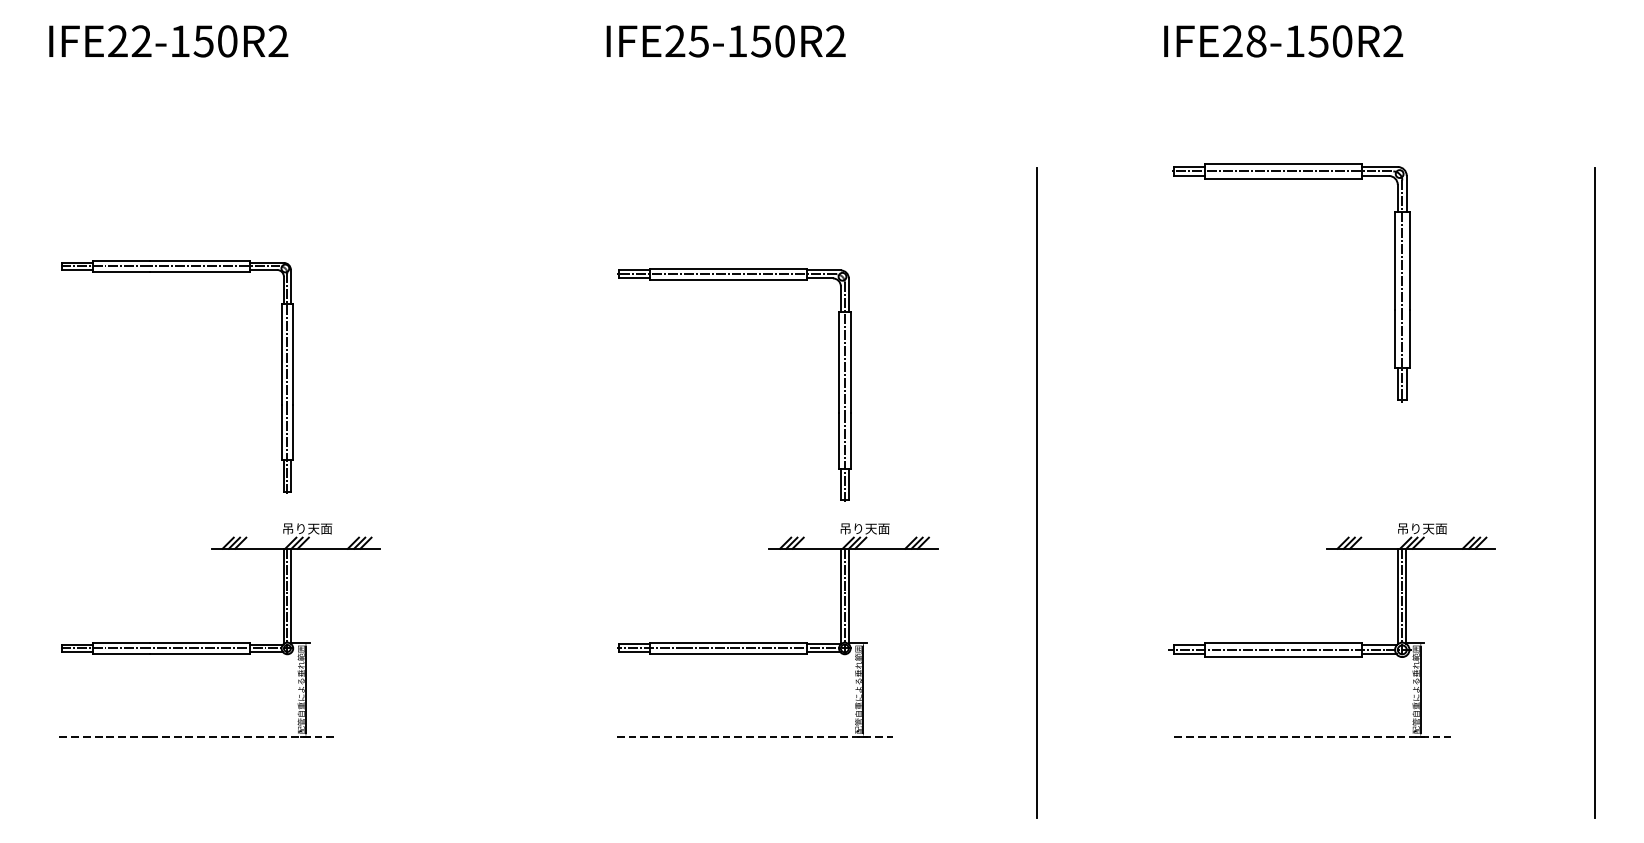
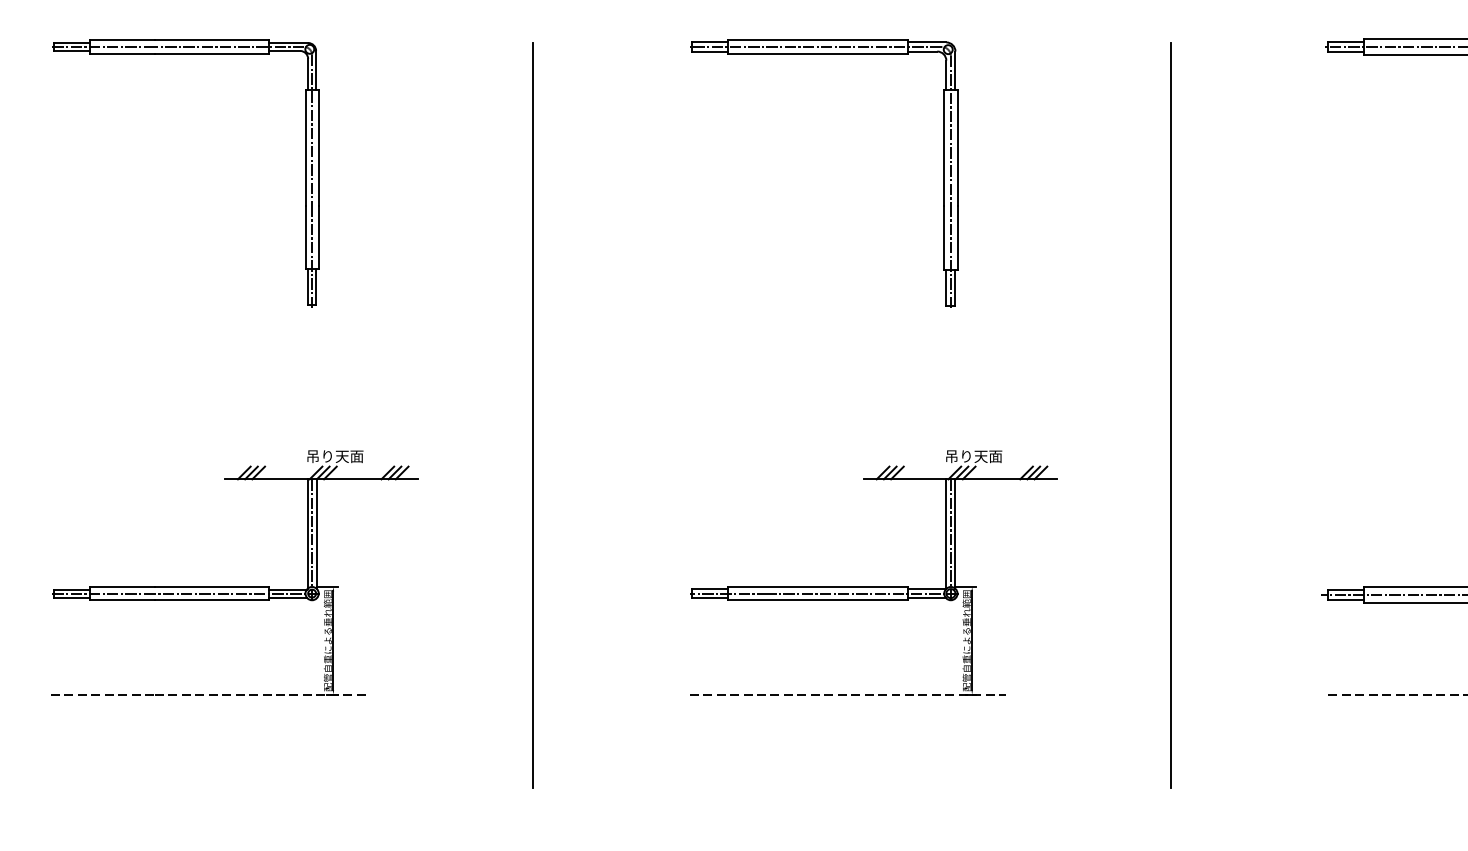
part: (177, 272) -> (186, 53), moved
part: (734, 280) -> (824, 53), moved
line: (479, 492) -> (532, 414), added

